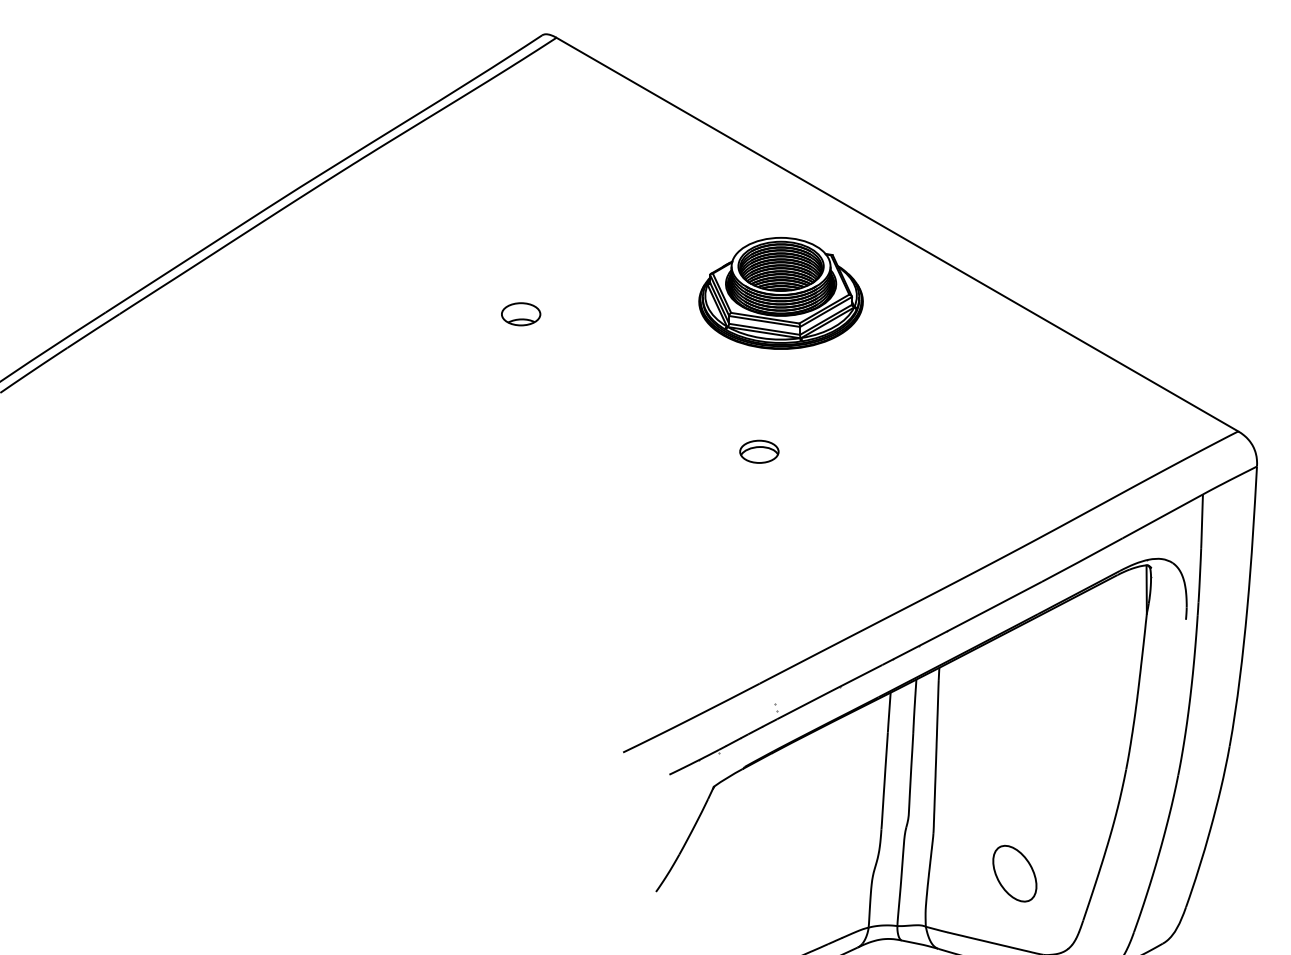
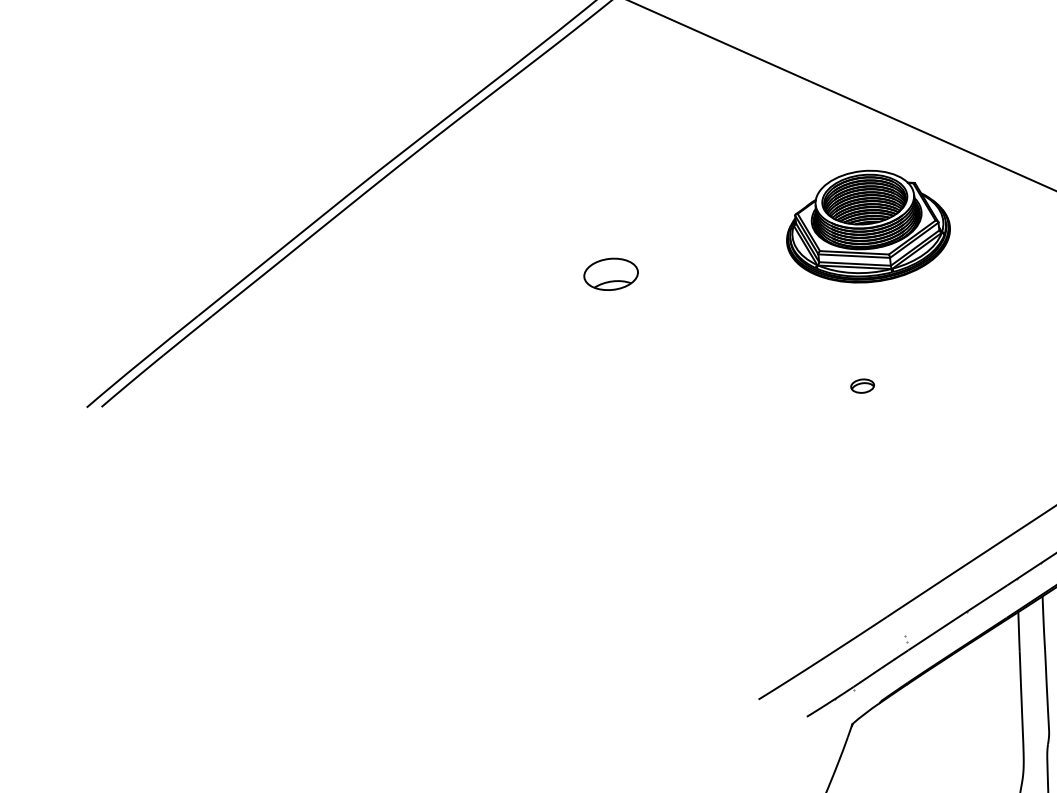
part: (521, 314) -> (611, 274), size x1.4
part: (759, 451) -> (862, 385), size x0.6

